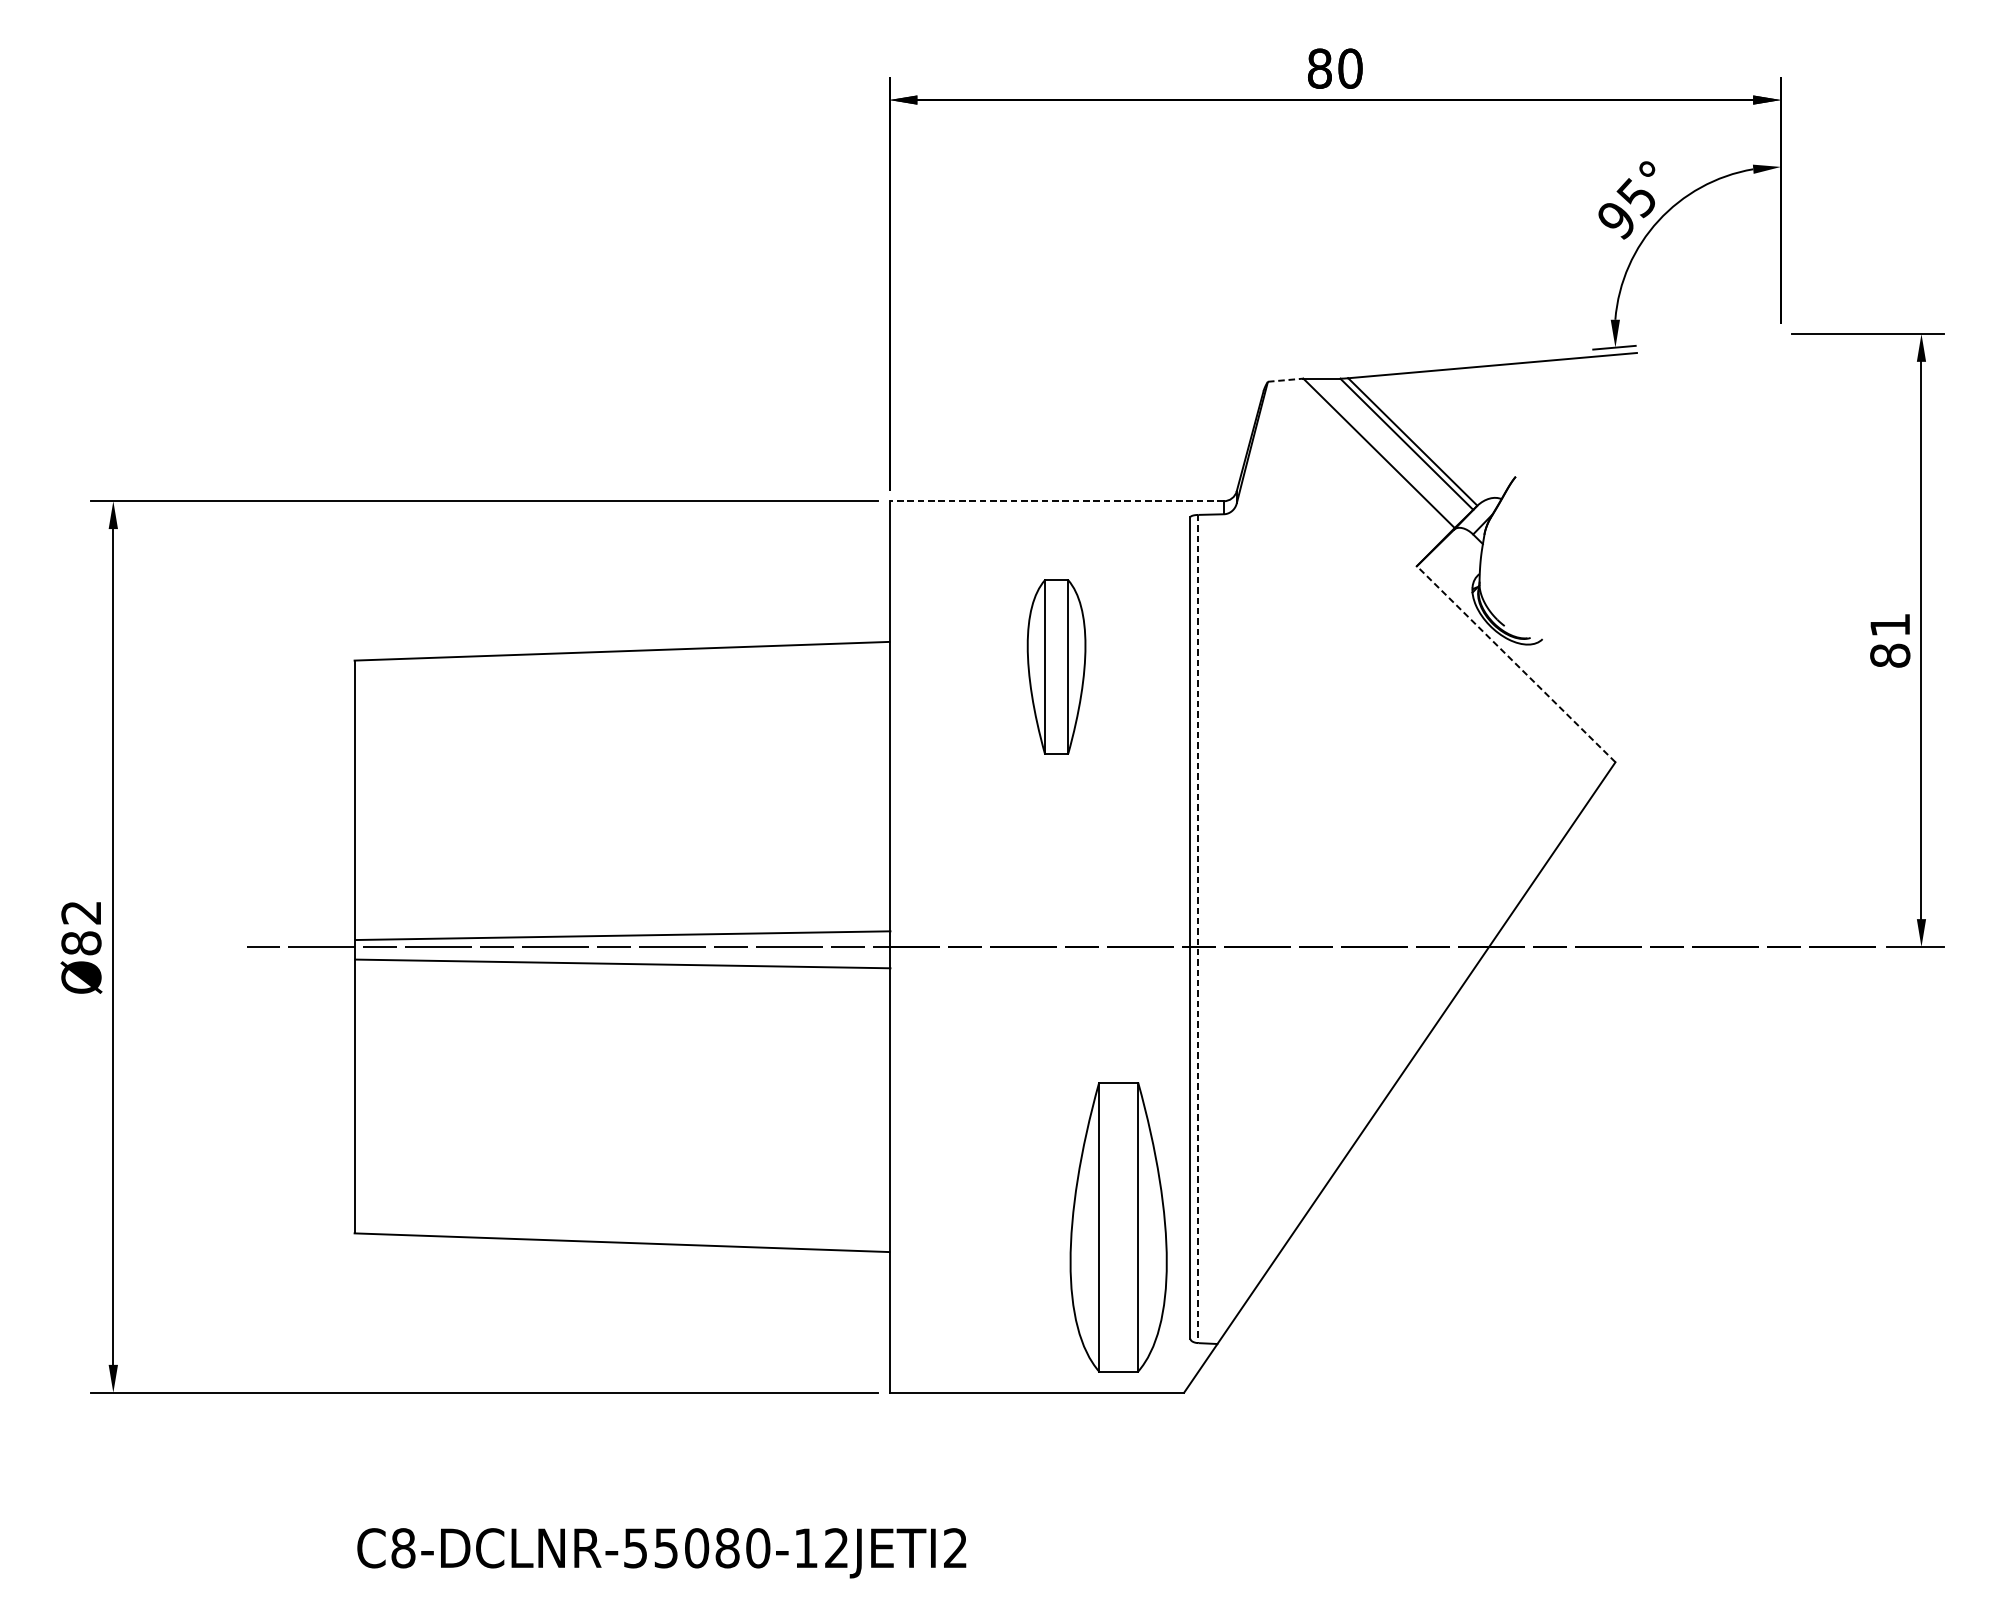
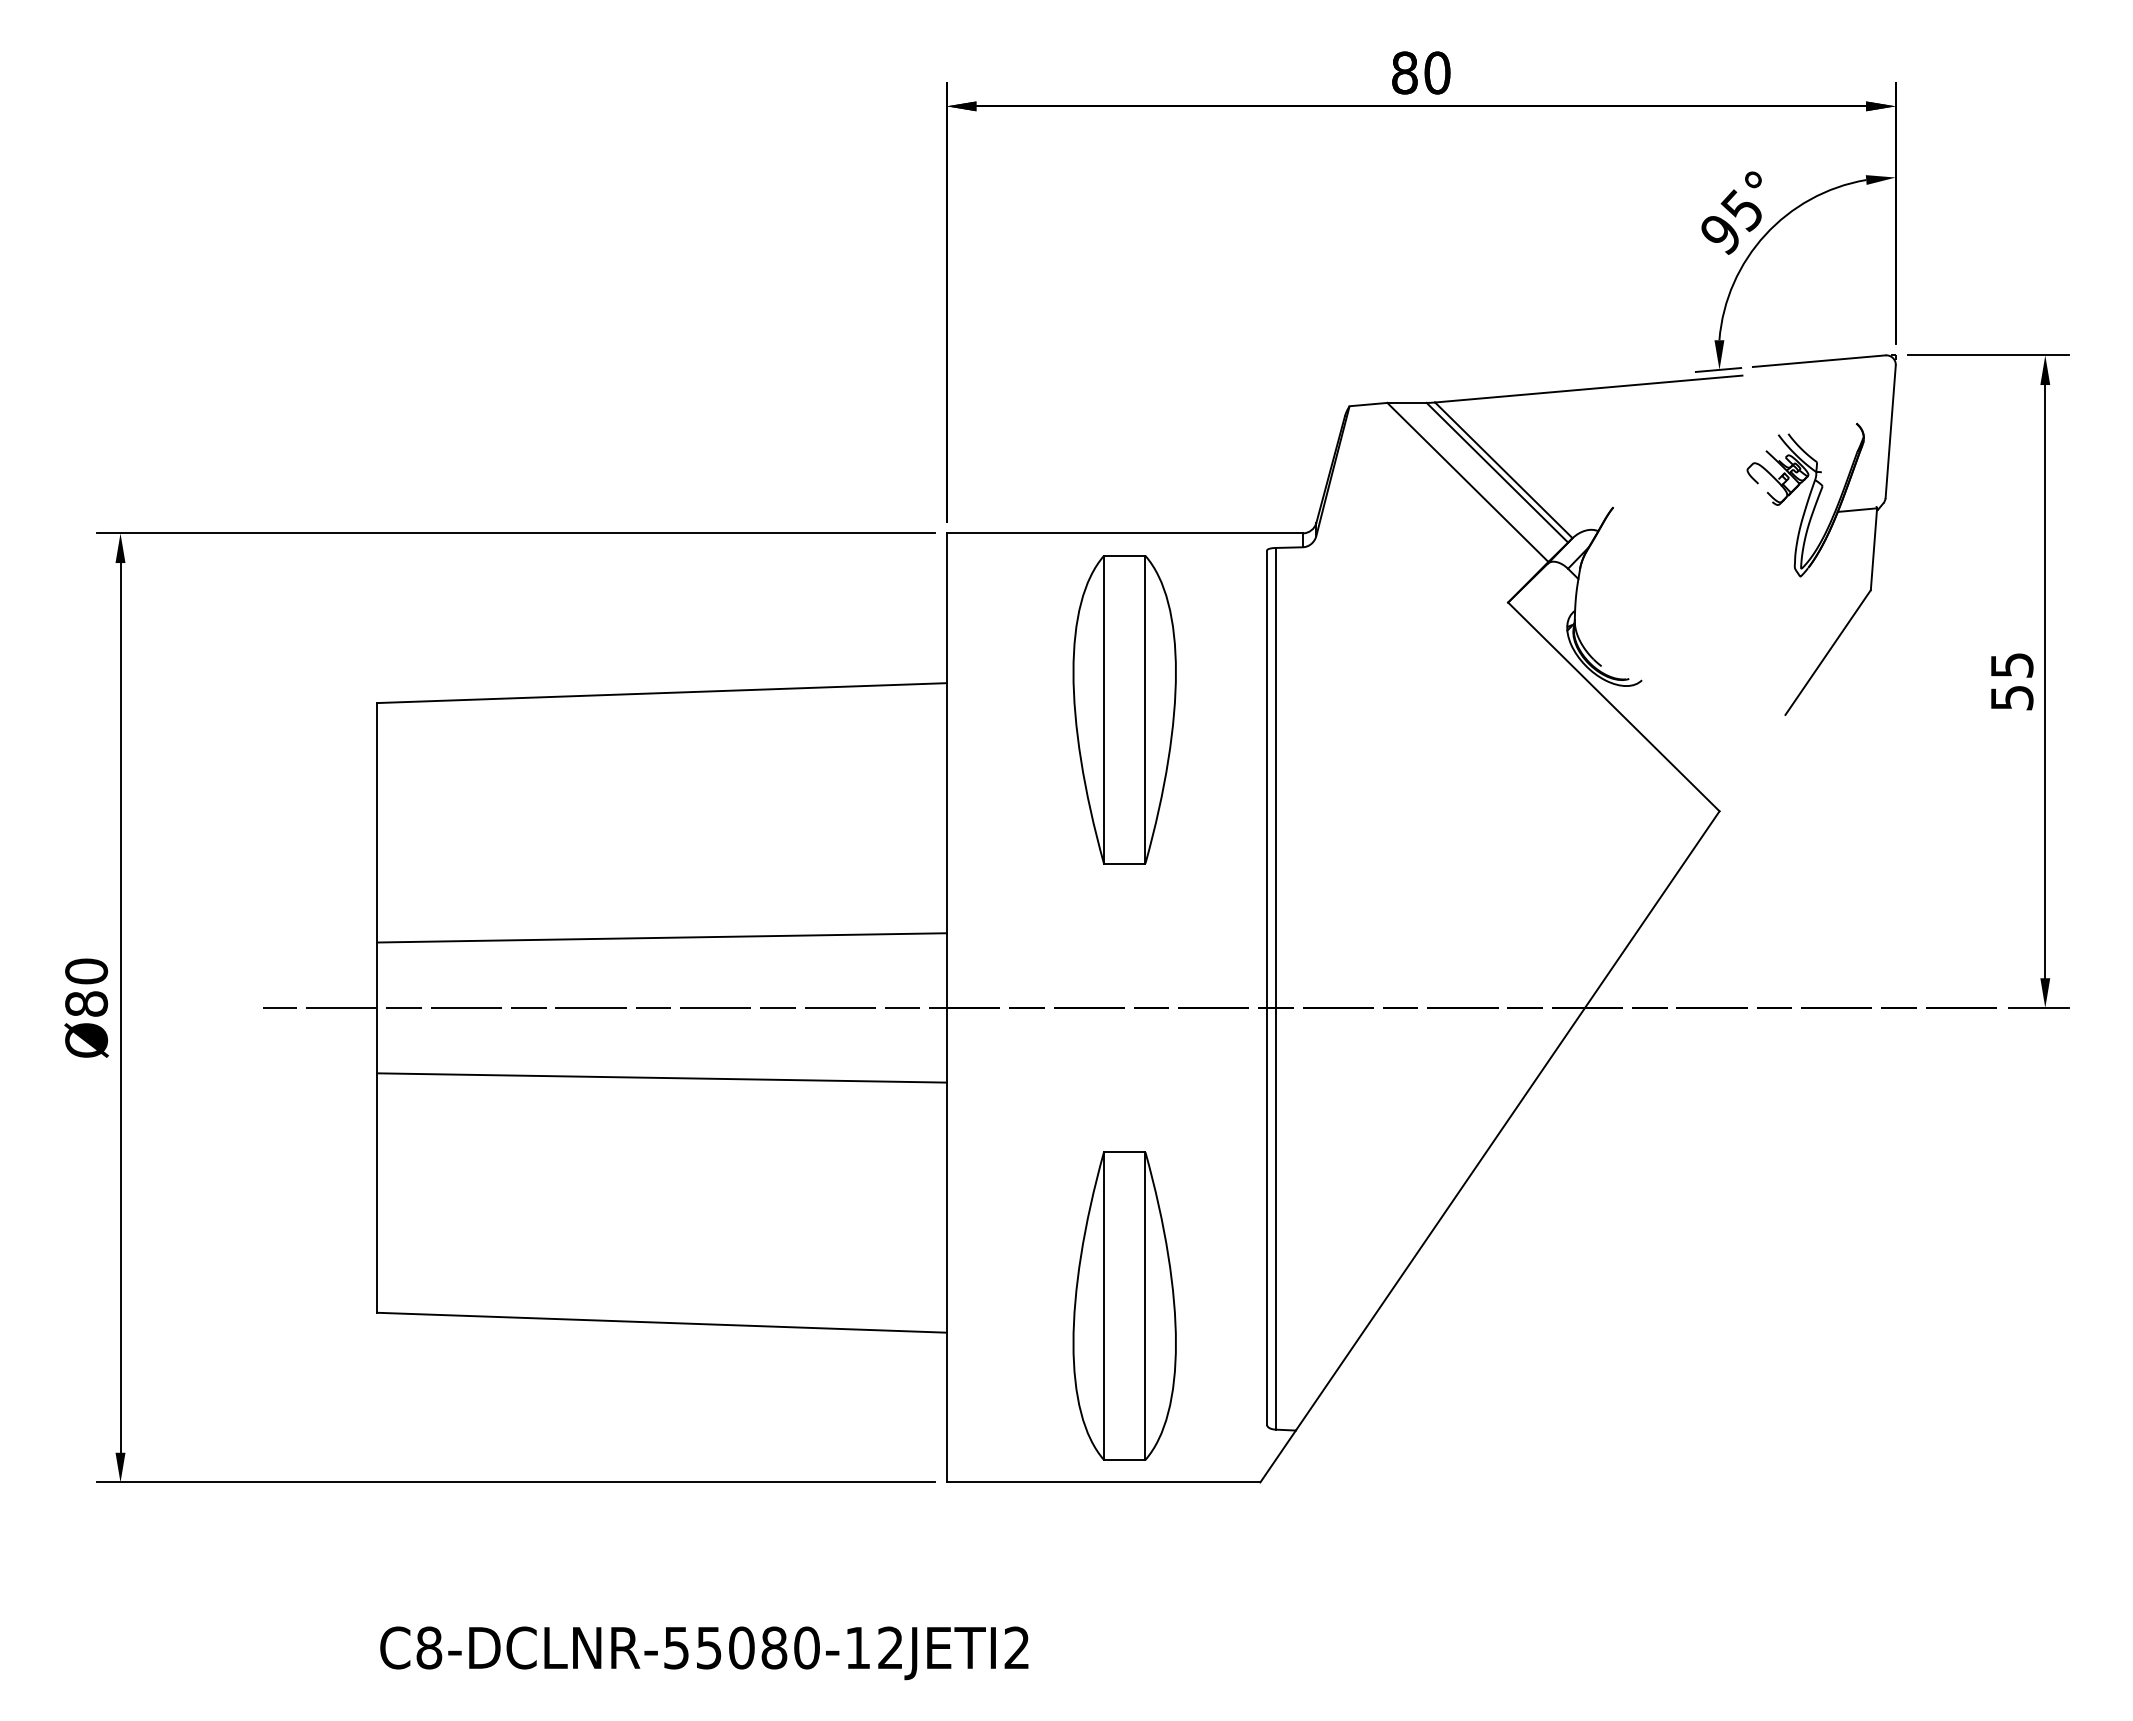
line: (1285, 380) -> (1368, 404), dashed -> solid
line: (1056, 501) -> (1124, 533), dashed -> solid
part: (1711, 502) -> (1821, 534), added
text: (1889, 640) -> (2011, 681), 81 -> 55
line: (1515, 663) -> (1613, 706), dashed -> solid
part: (1056, 666) -> (1124, 709), size x1.67
text: (81, 912) -> (86, 971), Ø82 -> Ø80
line: (1198, 928) -> (1275, 988), dashed -> solid
line: (622, 935) -> (661, 937), moved
line: (622, 963) -> (661, 1077), moved
part: (1118, 1226) -> (1124, 1305), moved

